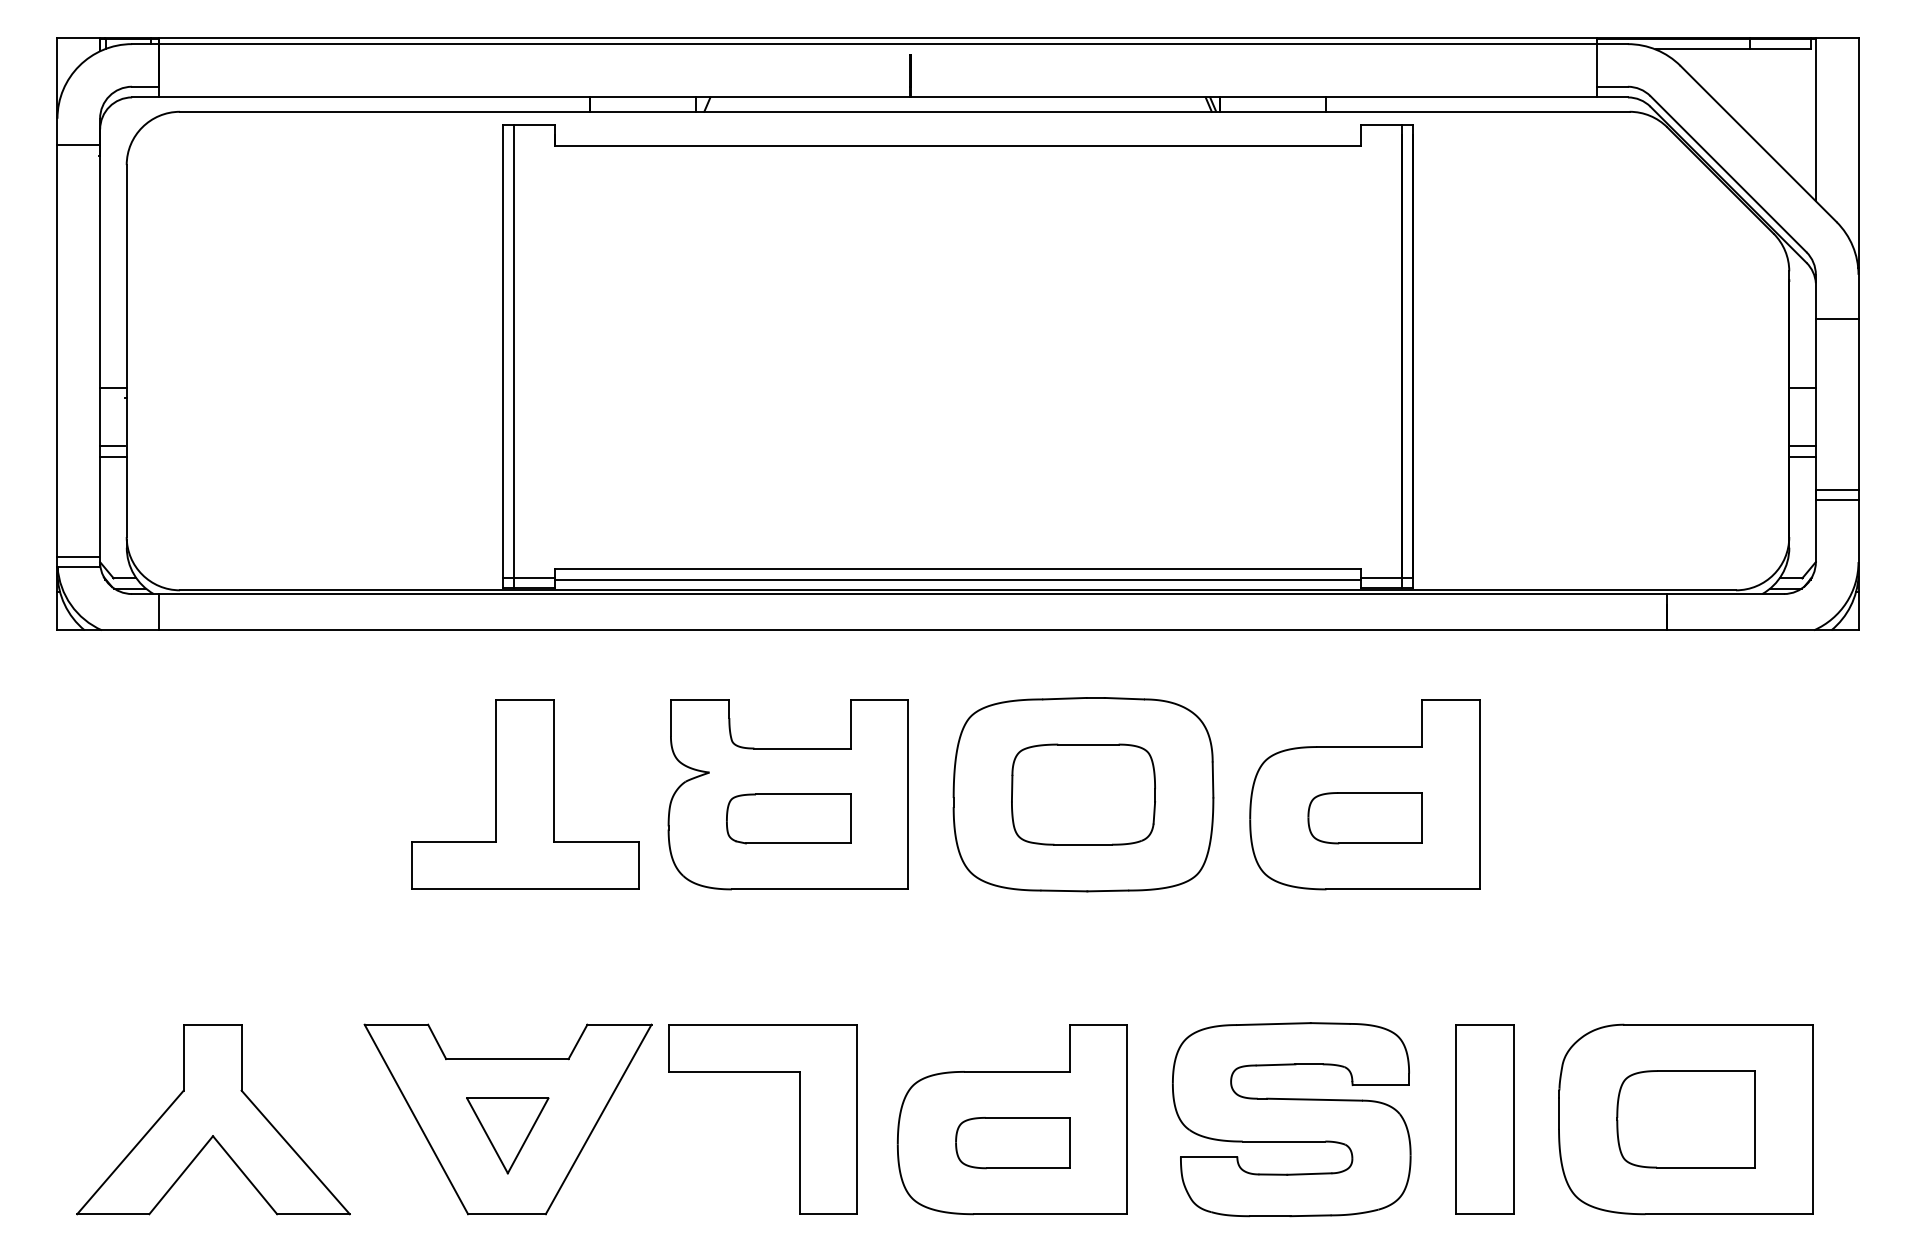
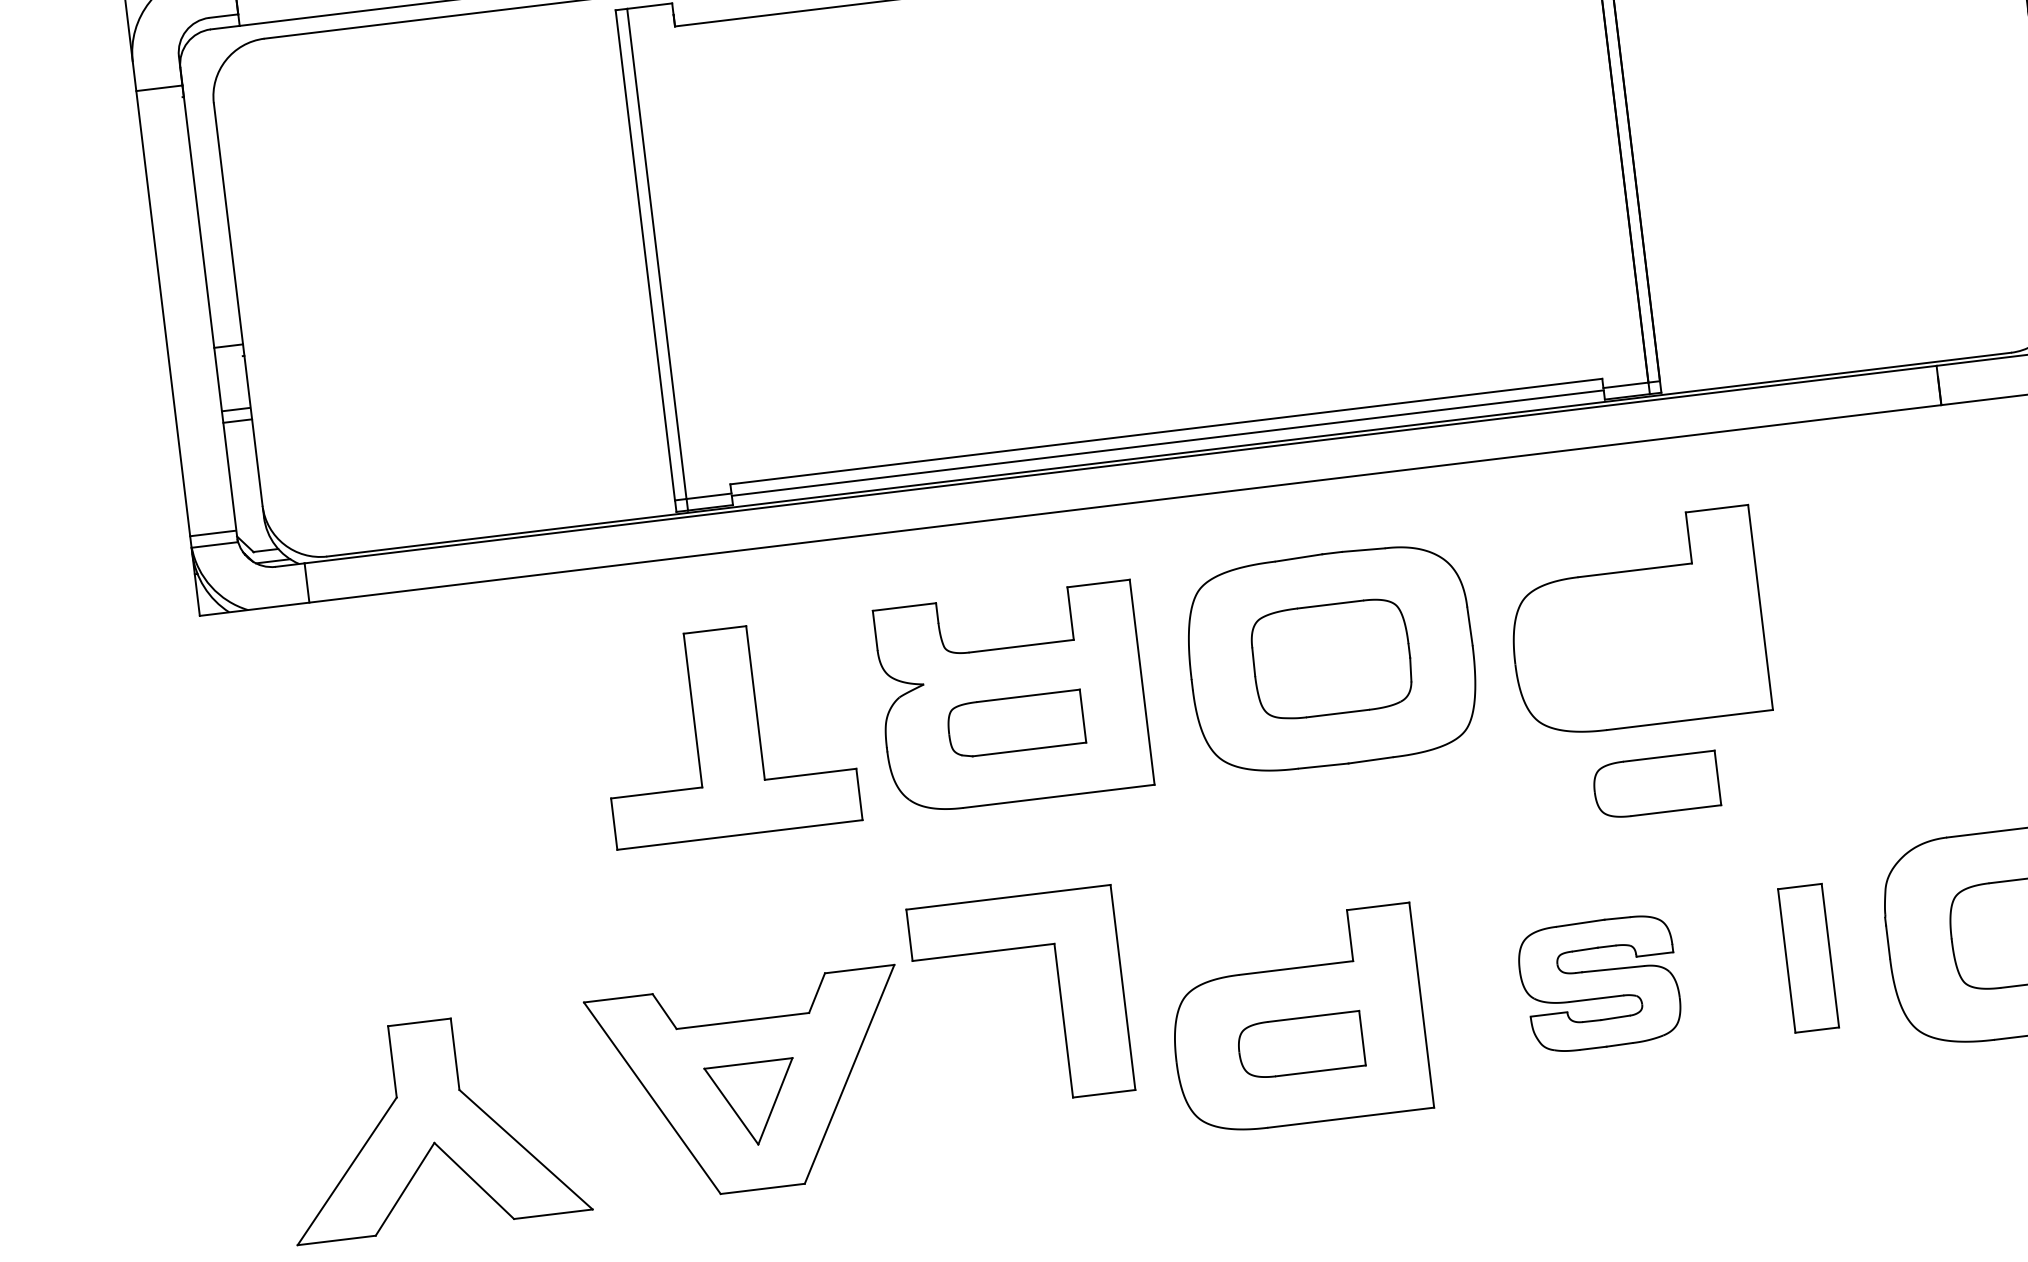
part: (1364, 818) -> (1655, 785), moved
part: (799, 1119) -> (1060, 995), moved
part: (1291, 1119) -> (1599, 983), size x0.6
part: (1484, 1119) -> (1808, 958), size x0.7

